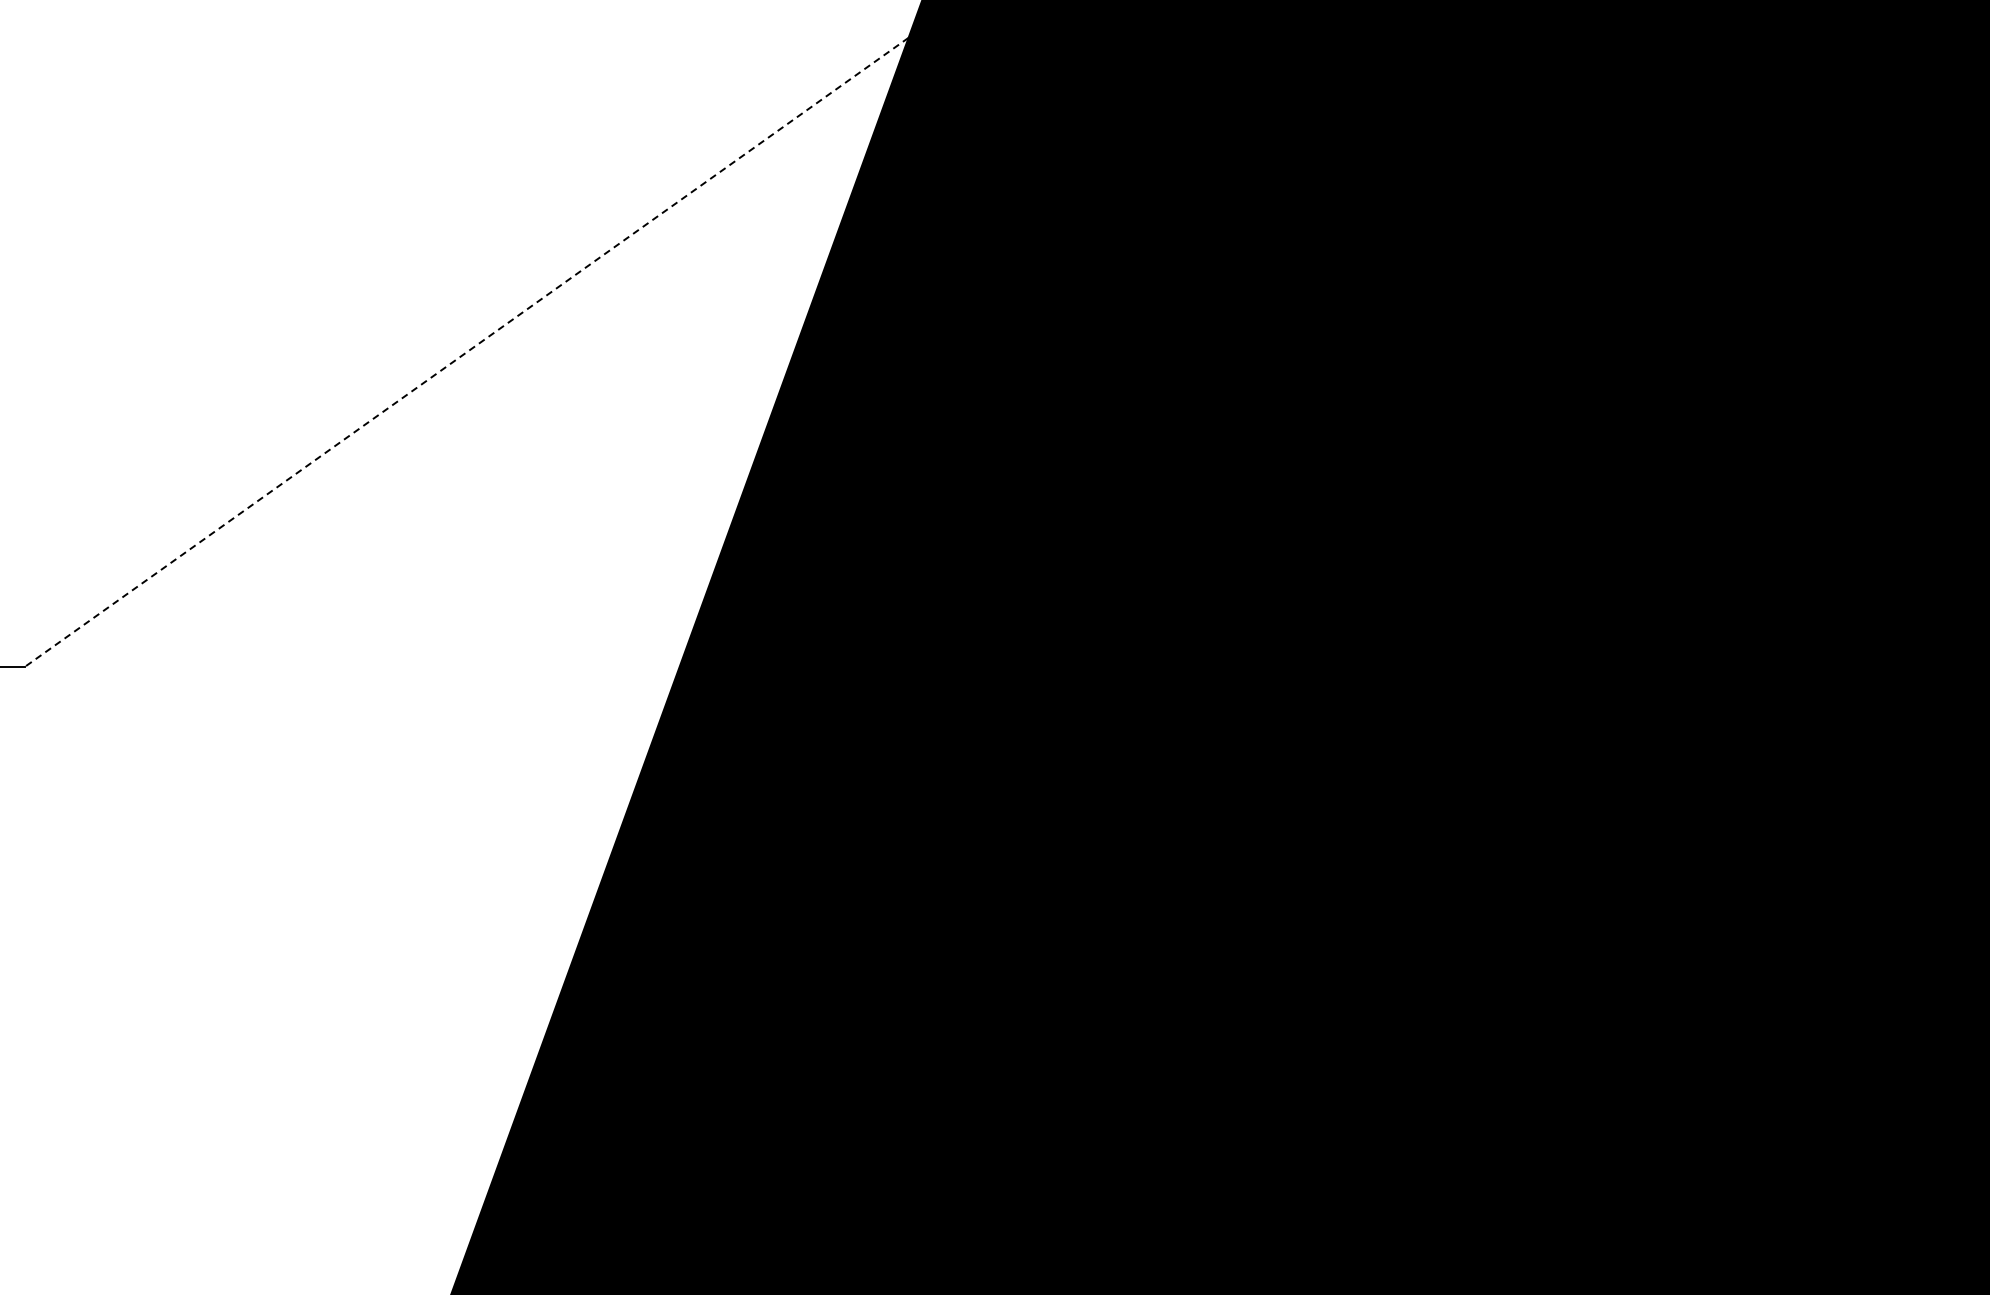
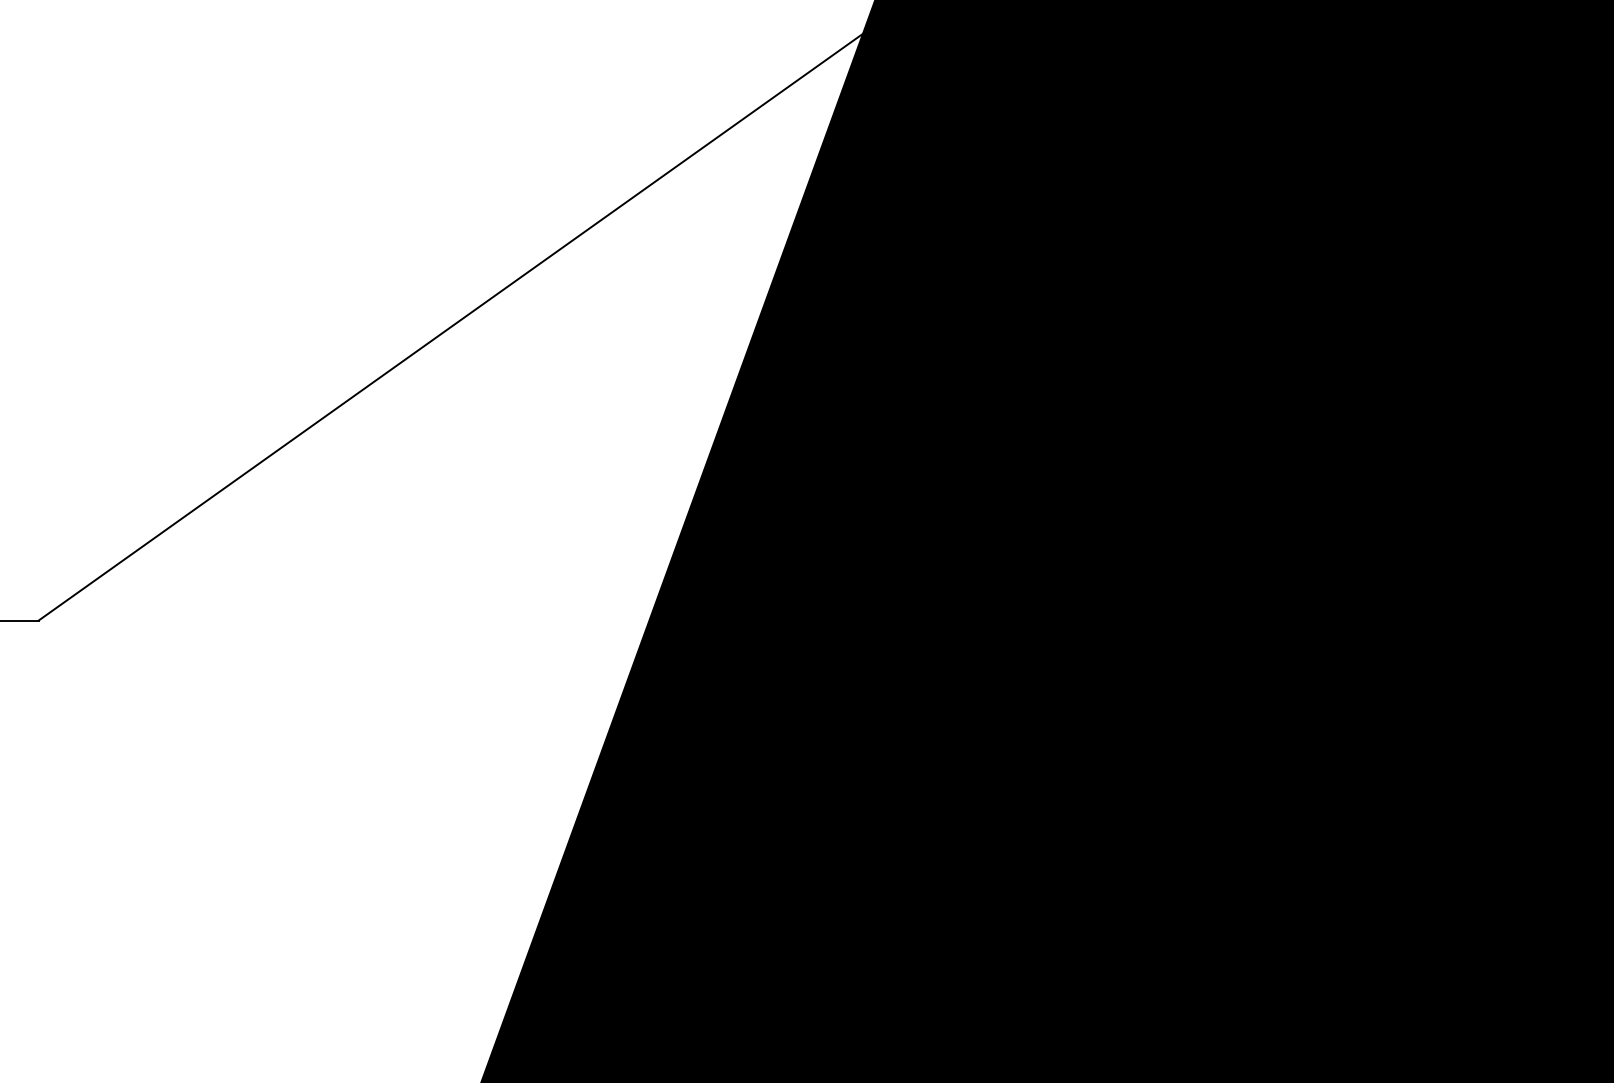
line: (466, 352) -> (450, 327), dashed -> solid

